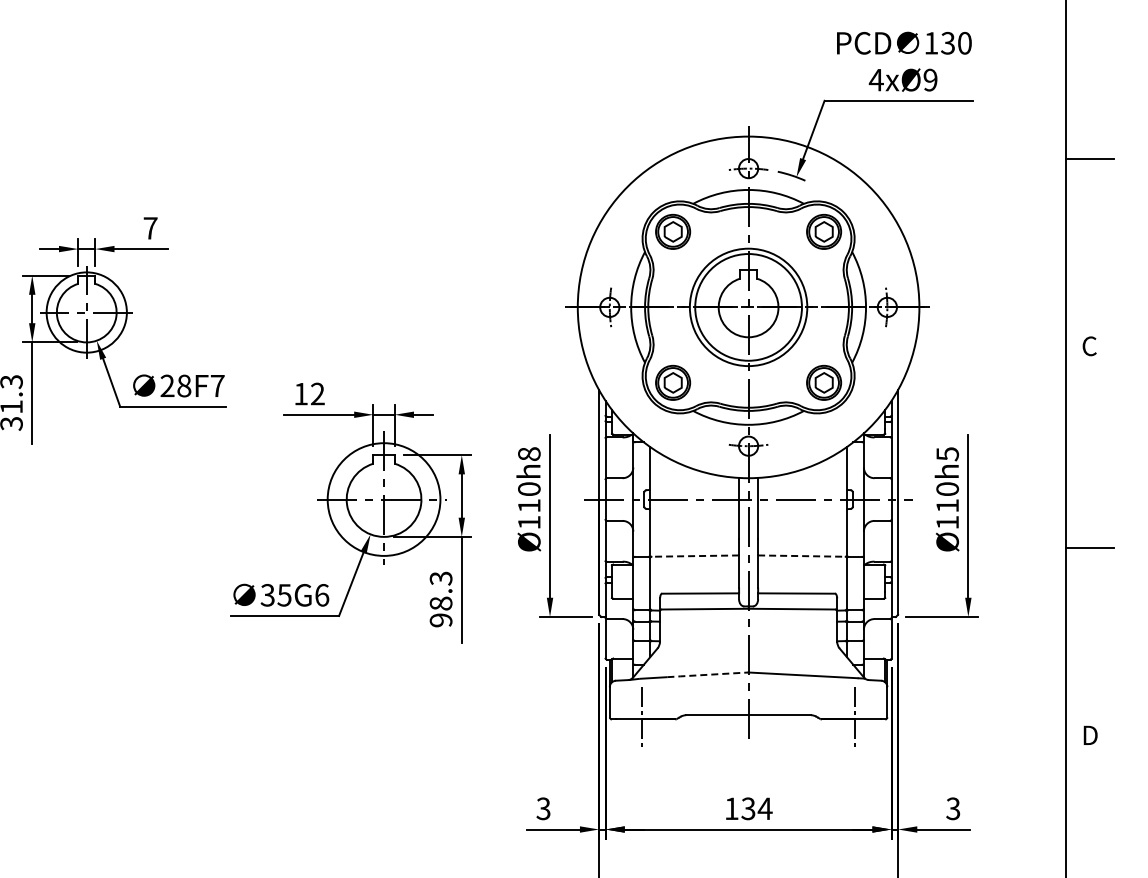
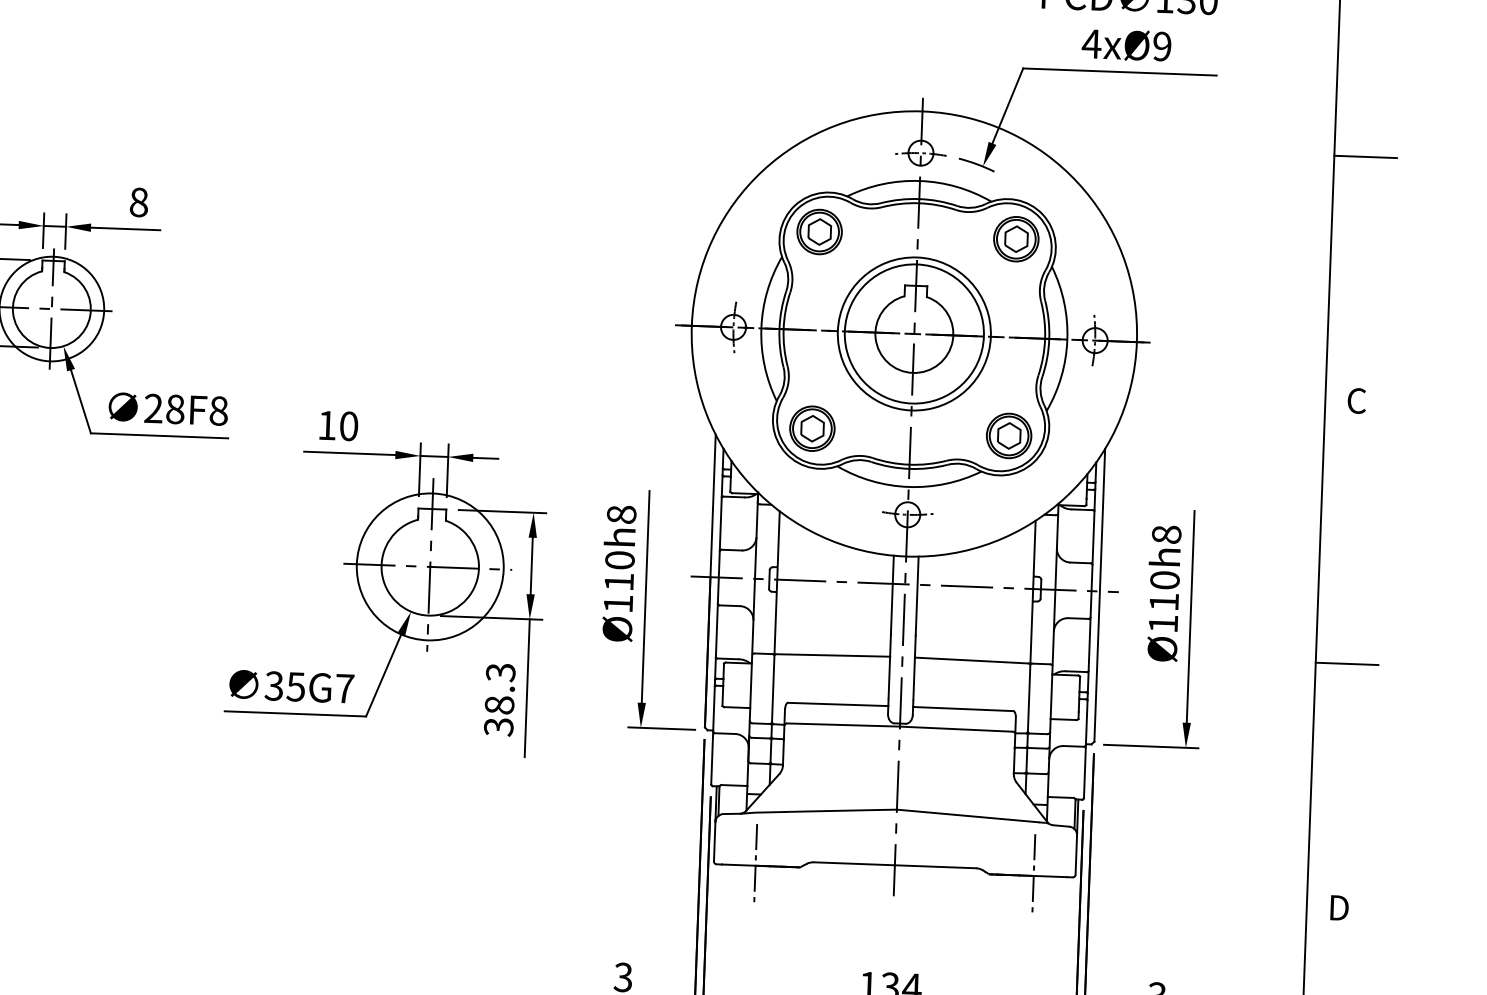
text: (150, 228) -> (138, 202), 7 -> 8
text: (217, 385) -> (218, 410), 28F7 -> 28F8
text: (317, 393) -> (348, 425), 12 -> 10
text: (947, 454) -> (1166, 535), Ø110h5 -> Ø110h8
line: (695, 556) -> (833, 655), dashed -> solid
line: (801, 556) -> (971, 661), dashed -> solid
text: (322, 595) -> (345, 688), 35G6 -> 35G7
text: (441, 620) -> (499, 727), 98.3 -> 38.3
line: (708, 674) -> (844, 810), dashed -> solid

